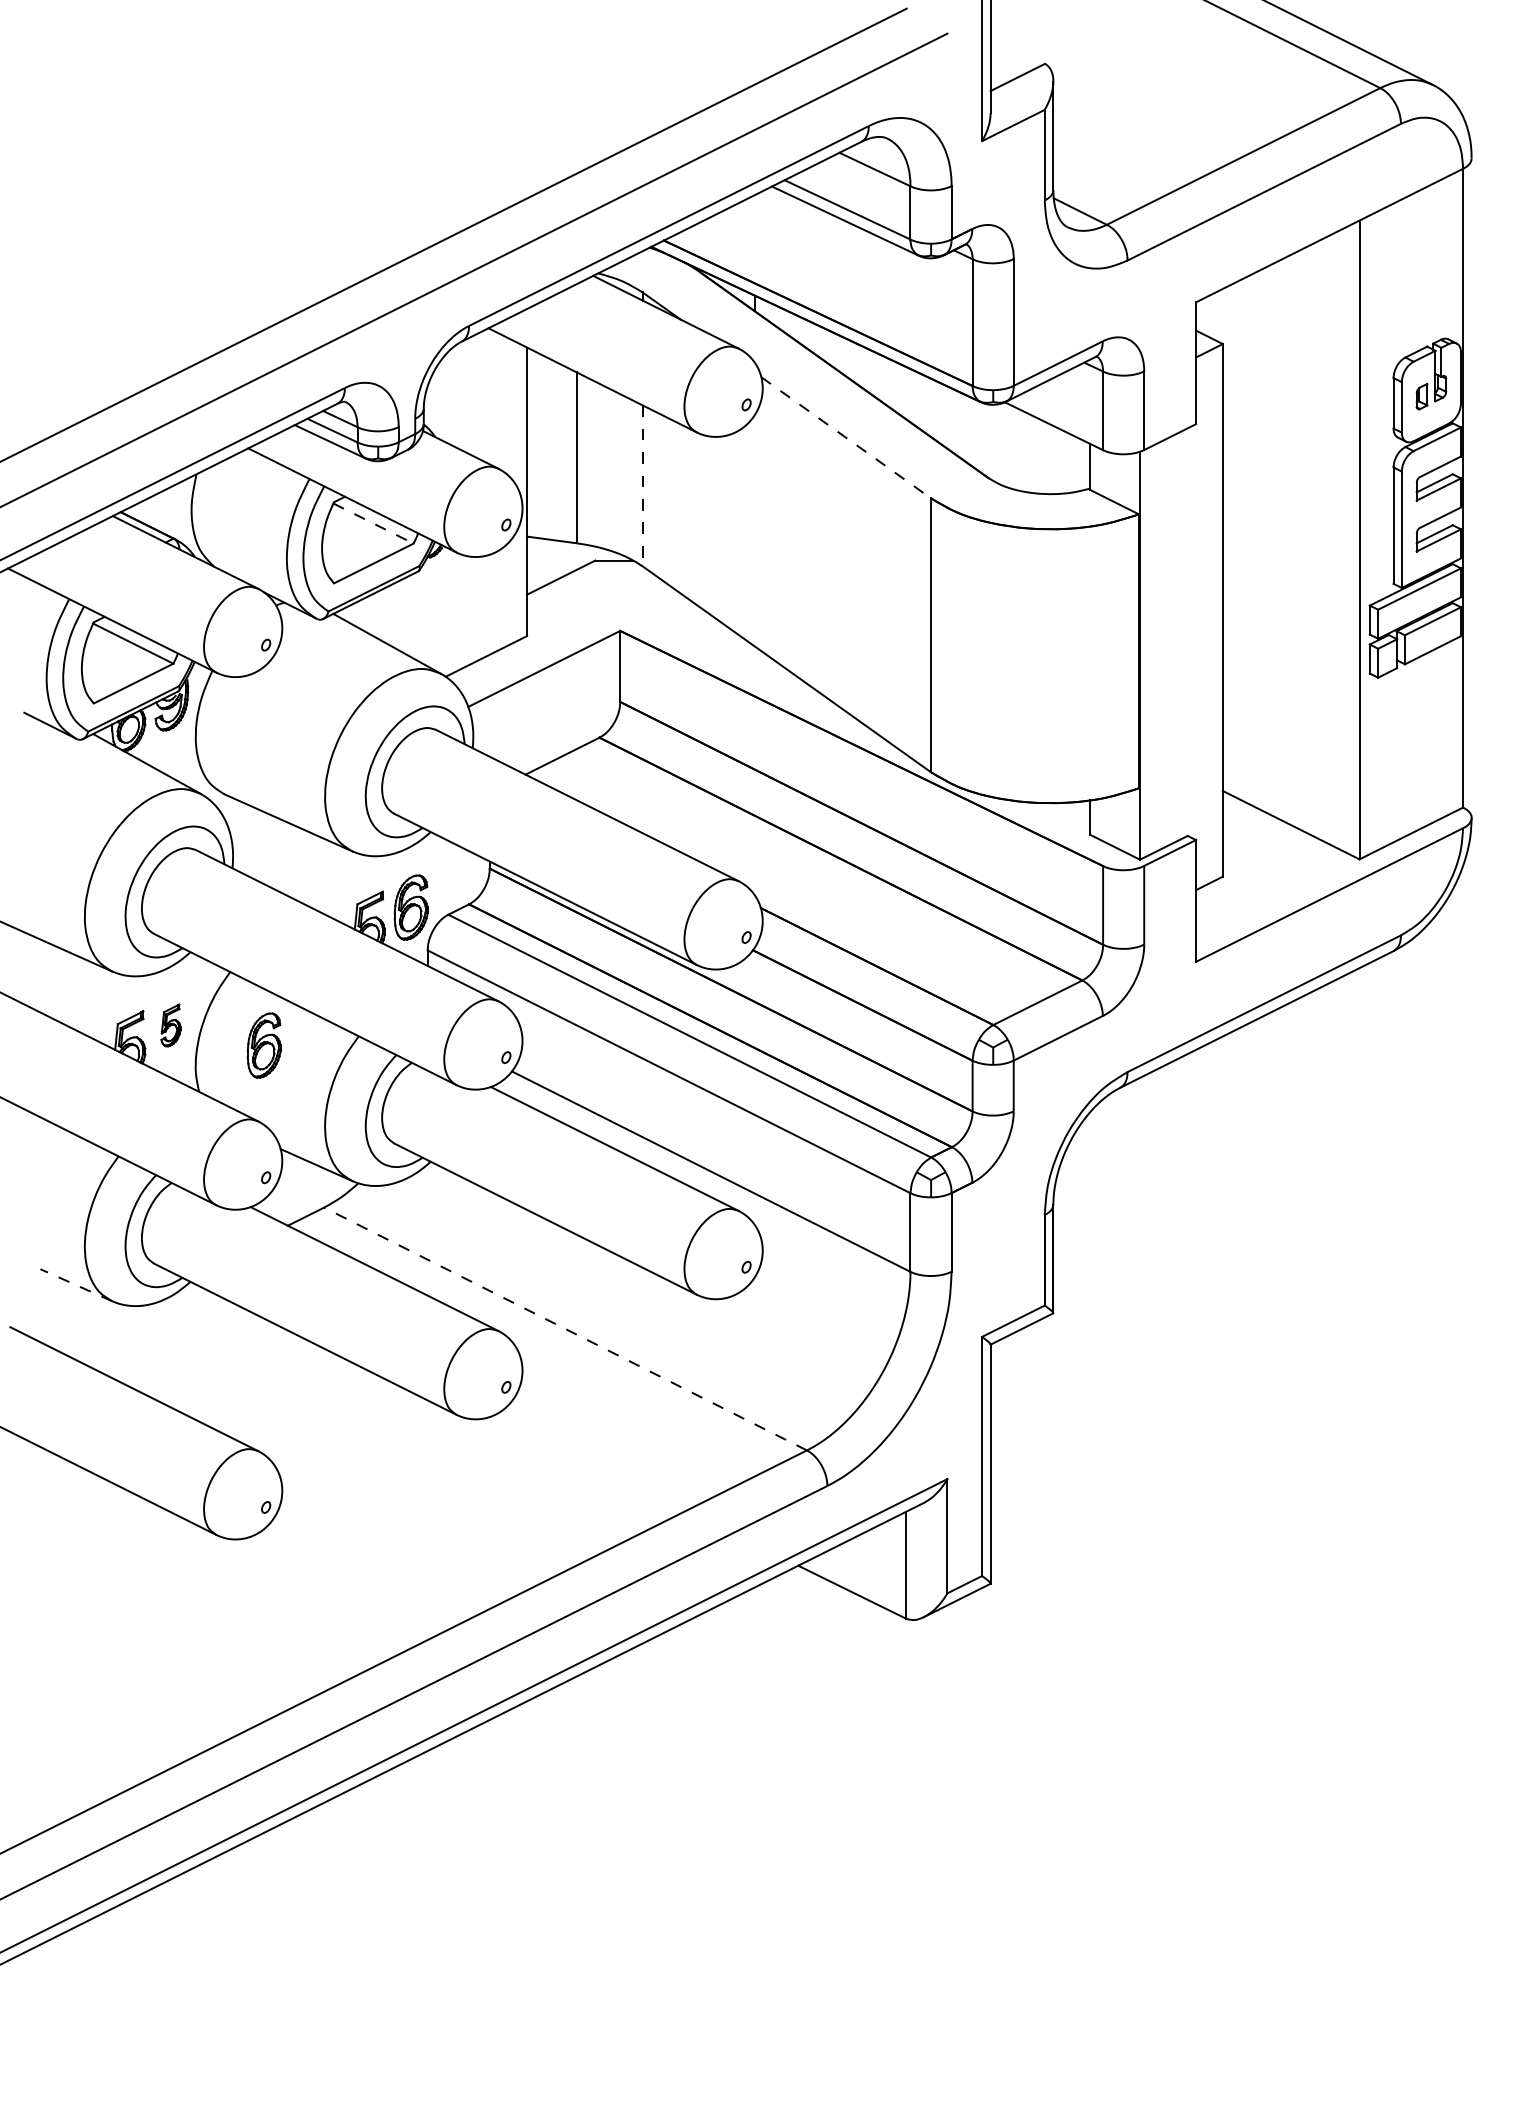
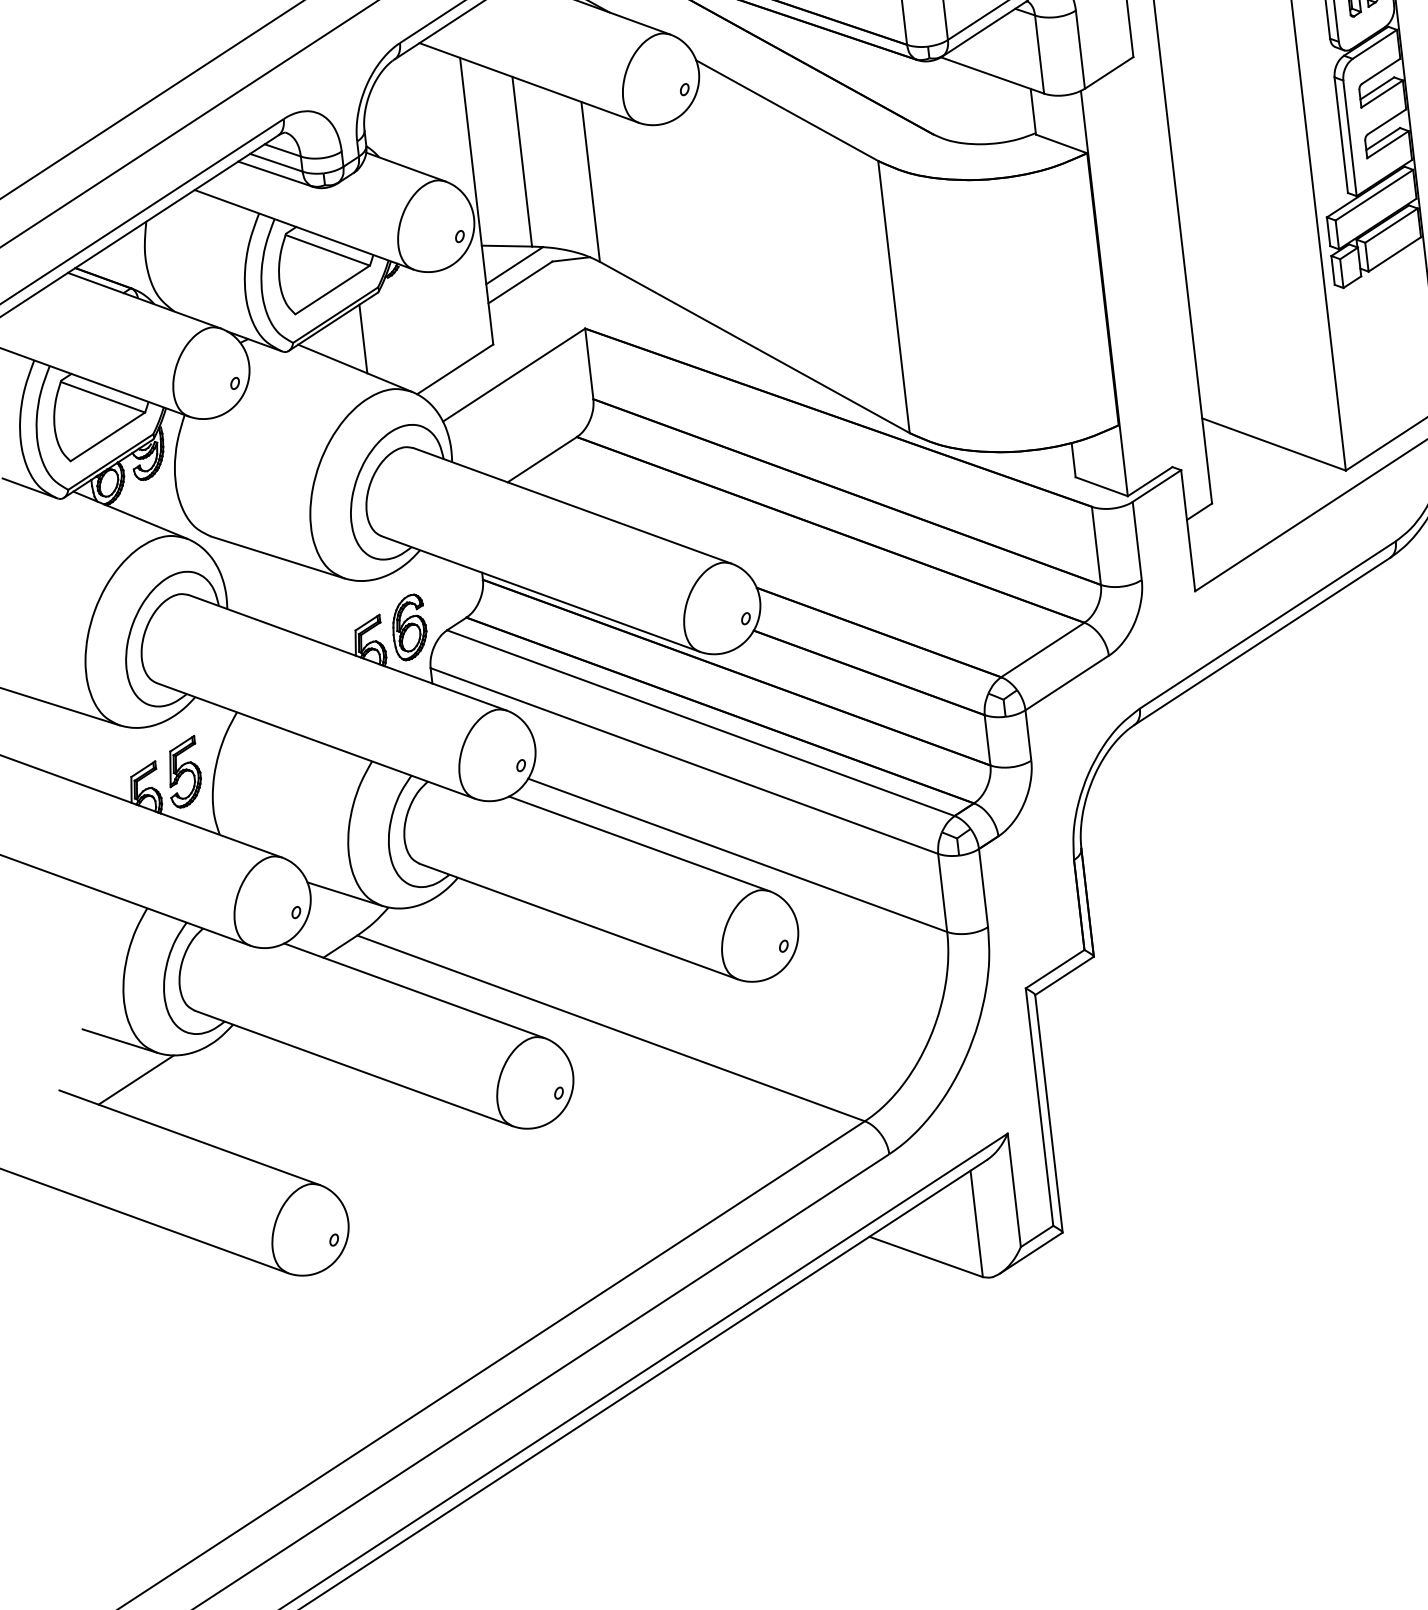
line: (845, 437) -> (786, 110), dashed -> solid
line: (642, 486) -> (590, 182), dashed -> solid
line: (373, 523) -> (327, 250), dashed -> solid
line: (557, 560) -> (514, 265), added
line: (398, 615) -> (363, 338), added
part: (170, 1025) -> (183, 772), size x1.67
part: (263, 1045) -> (278, 781), removed
line: (75, 1285) -> (119, 1041), dashed -> solid
line: (87, 1325) -> (135, 1079), added
line: (565, 1328) -> (611, 1027), dashed -> solid

